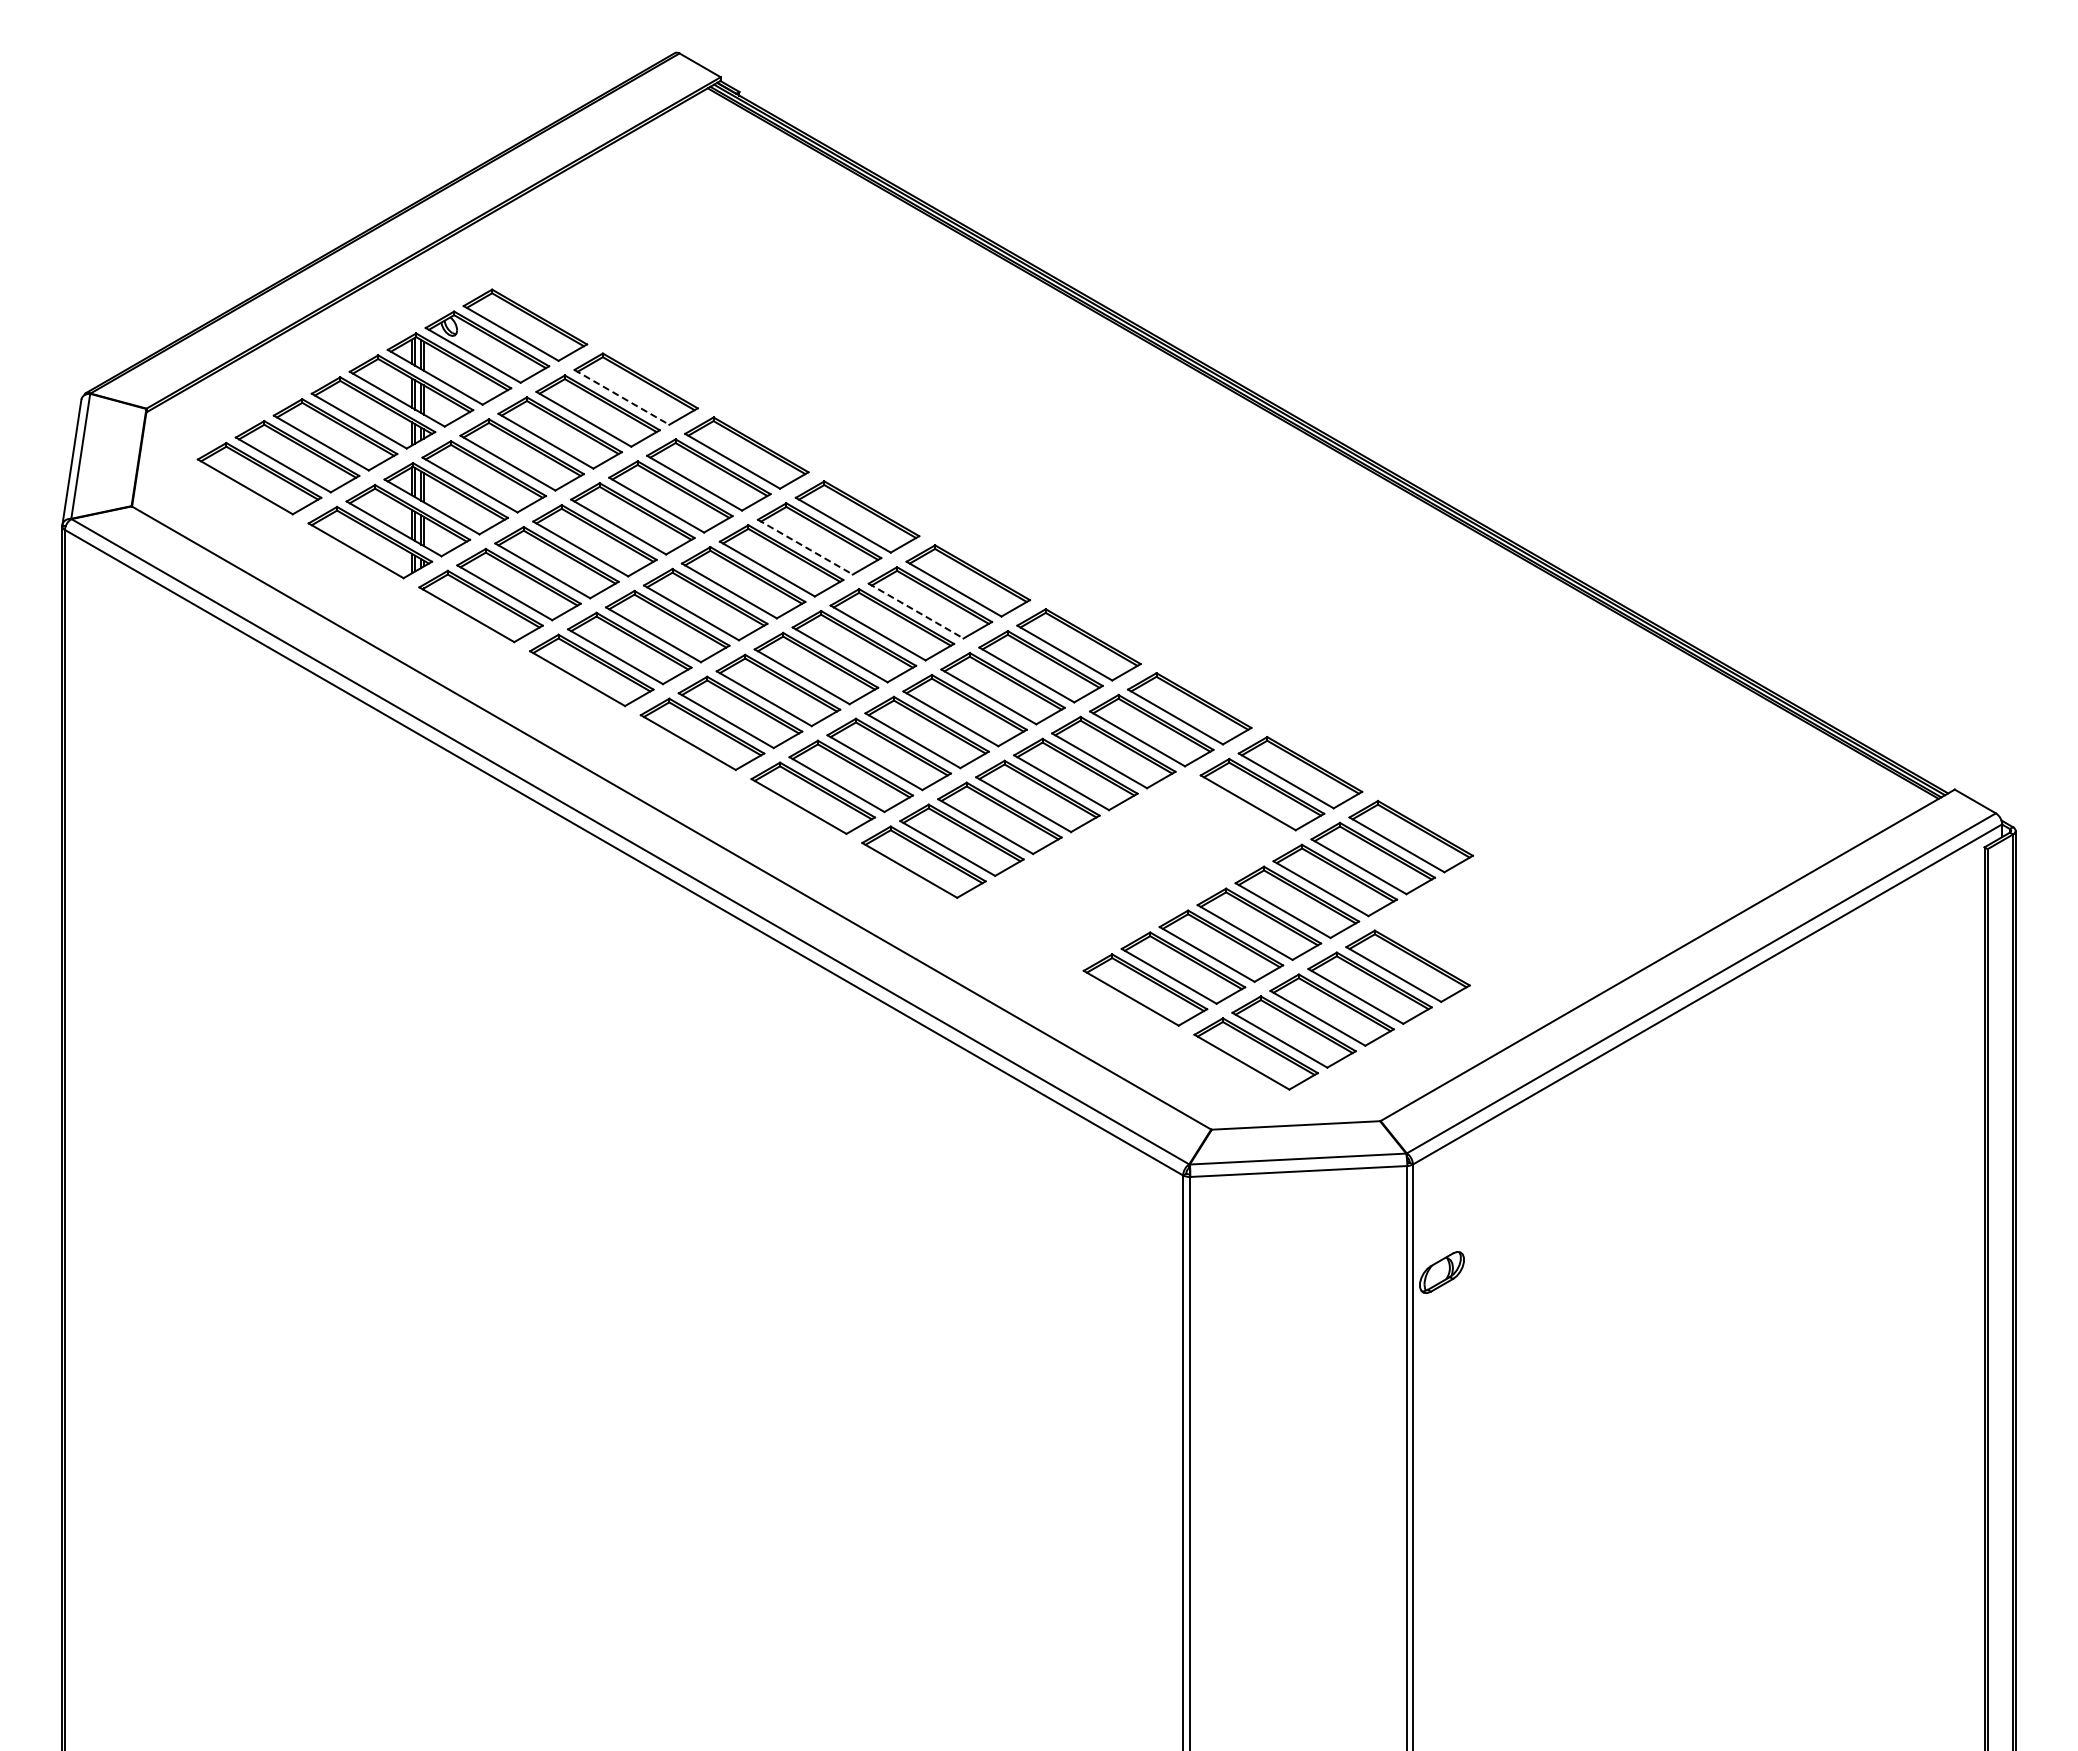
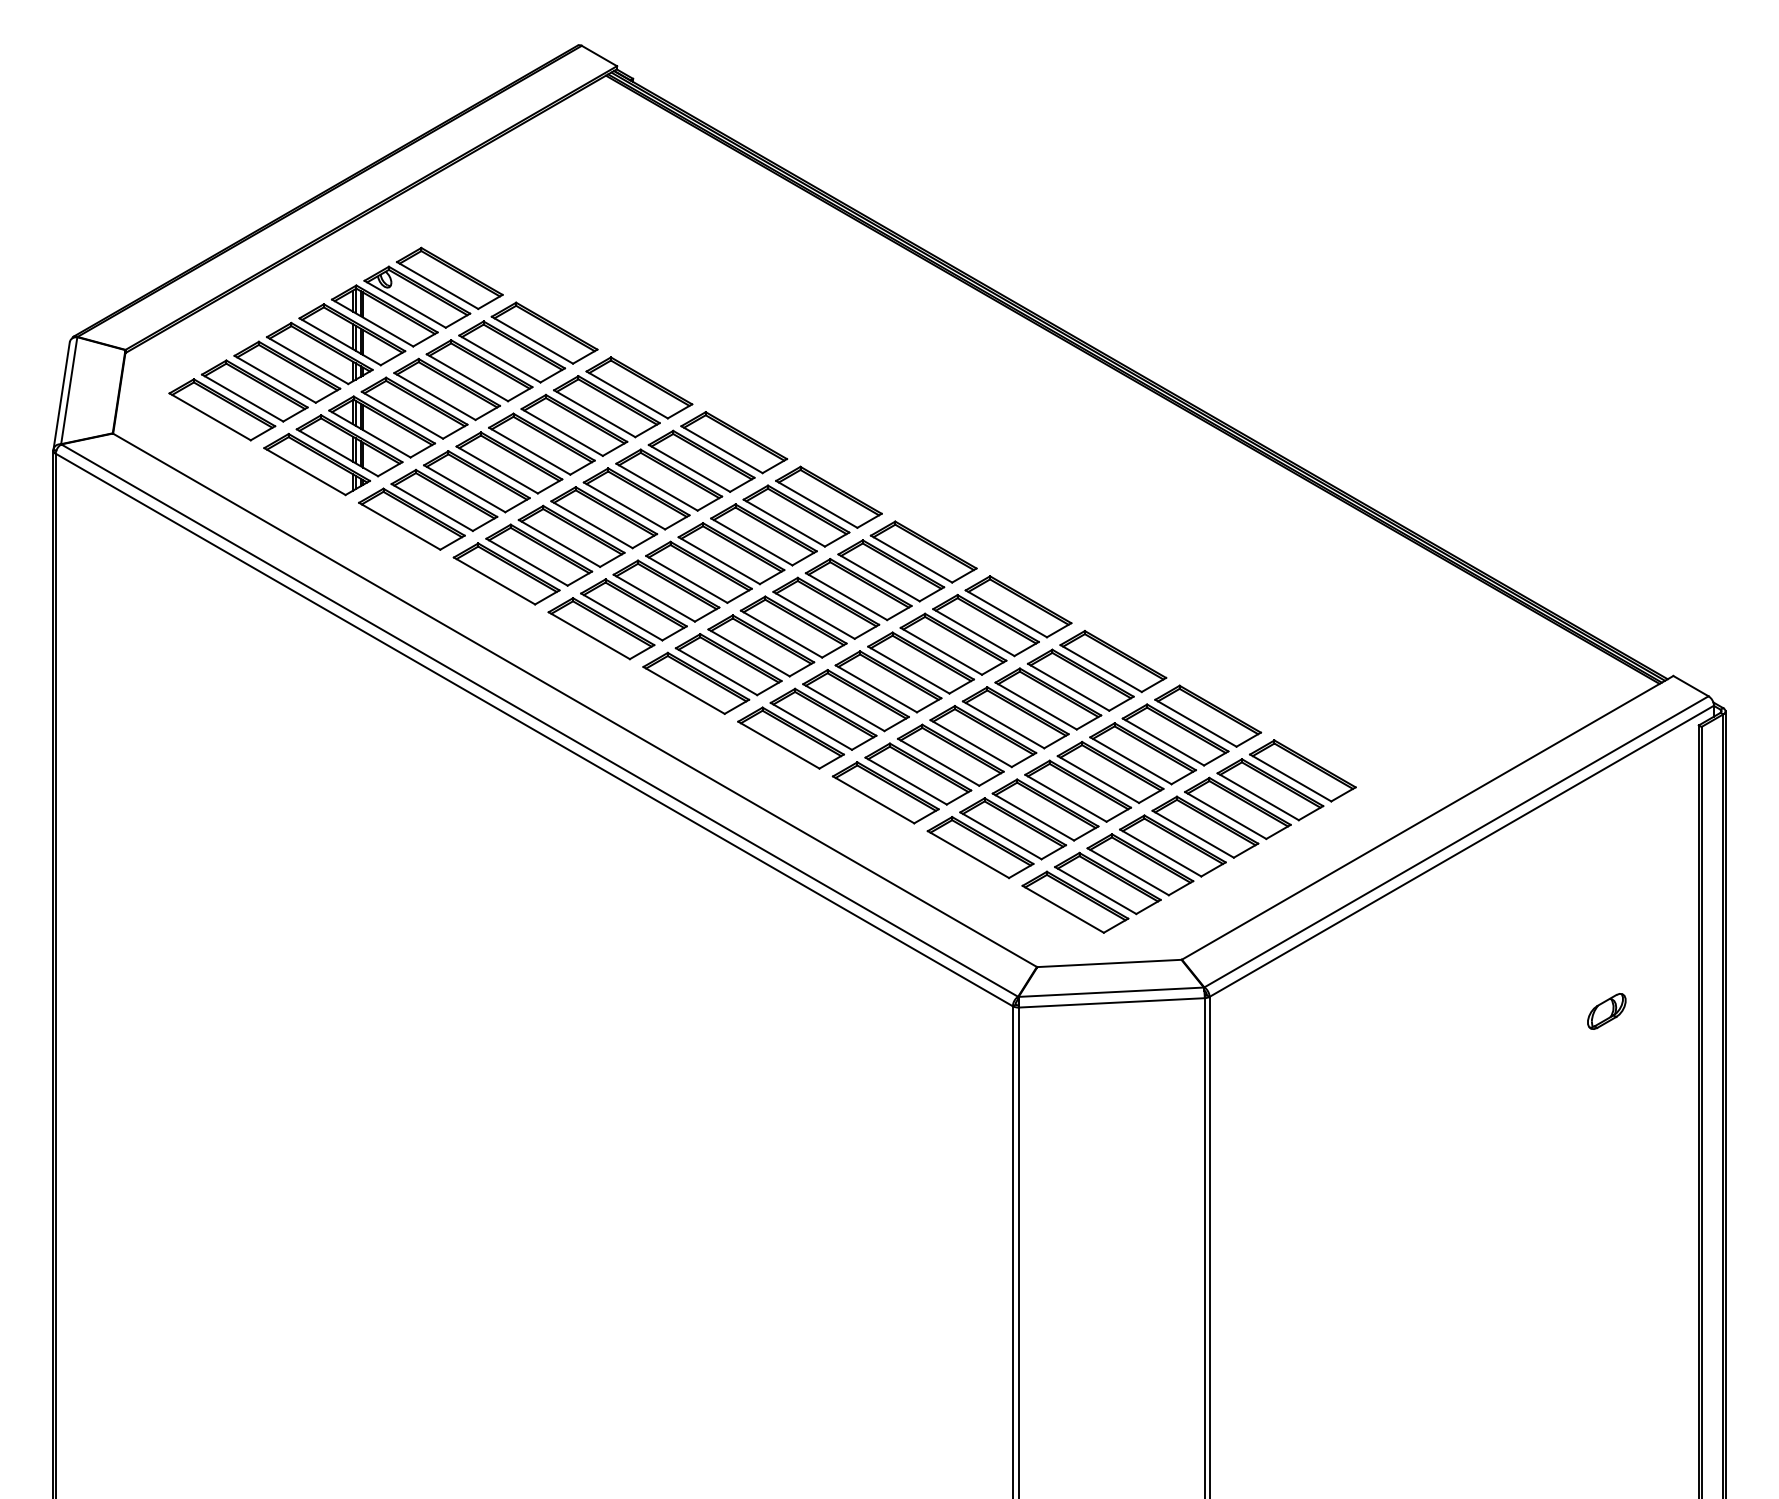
line: (621, 397) -> (532, 340), dashed -> solid
line: (805, 547) -> (689, 468), dashed -> solid
line: (916, 611) -> (784, 523), dashed -> solid
part: (1129, 870) -> (966, 745), added
part: (1483, 922) -> (1269, 789), added
part: (1441, 1272) -> (1606, 1011), moved

